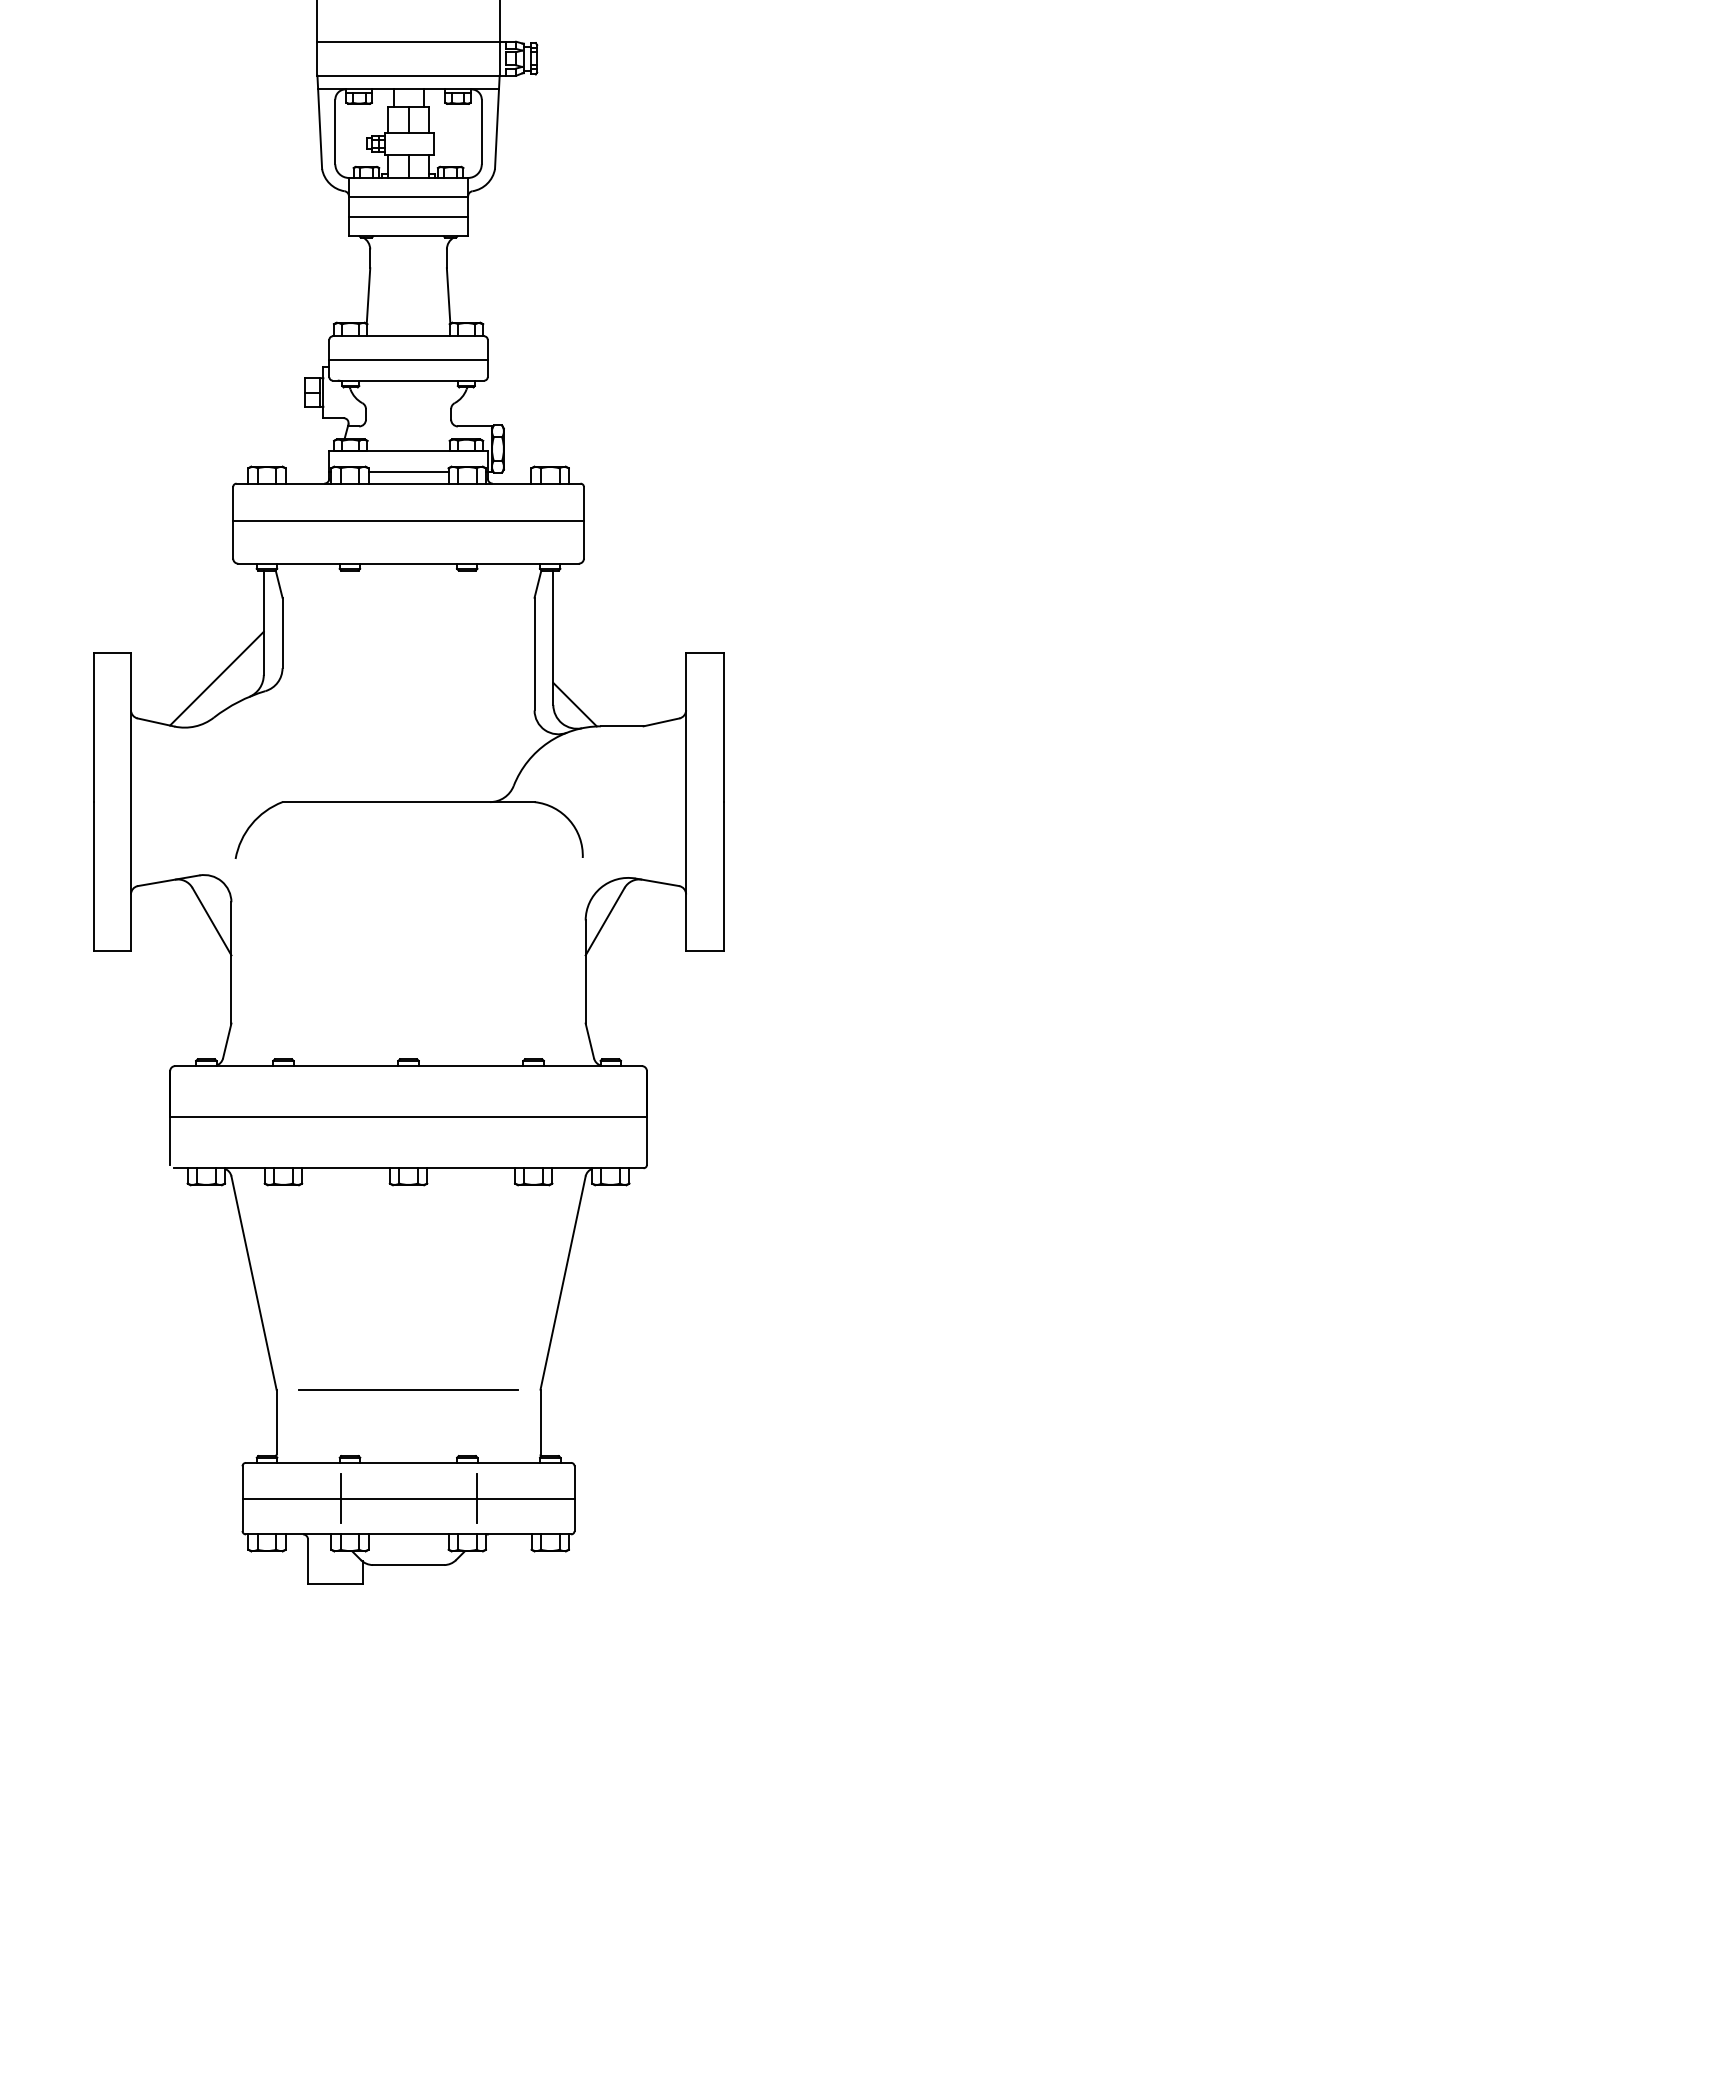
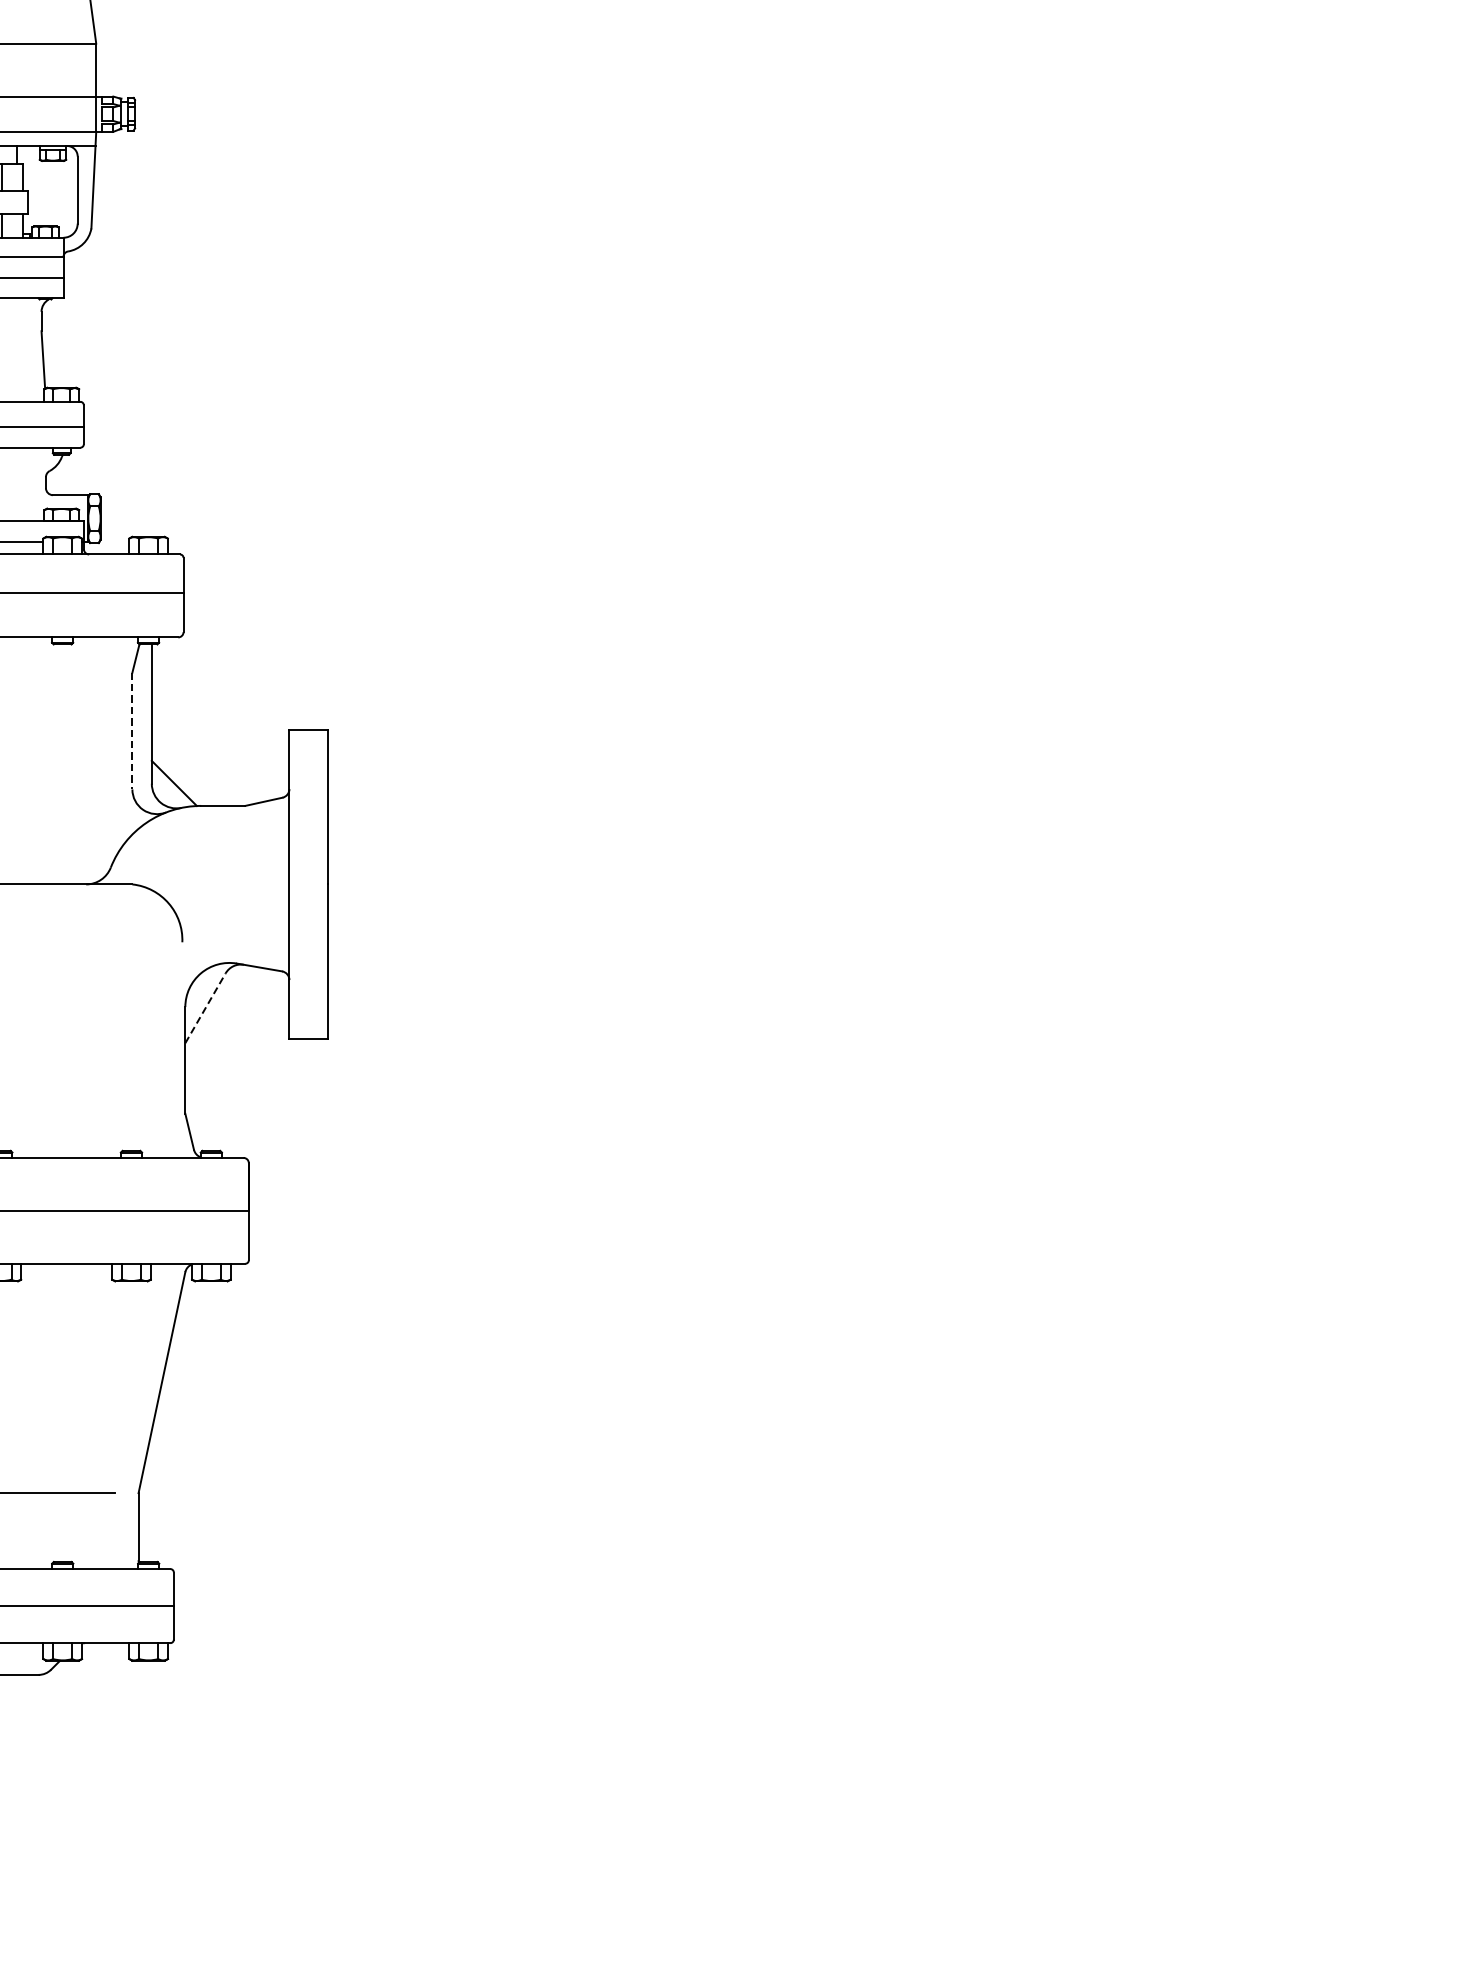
line: (534, 654) -> (132, 731), solid -> dashed
line: (605, 921) -> (205, 1008), solid -> dashed
line: (476, 1498) -> (72, 1605), removed

